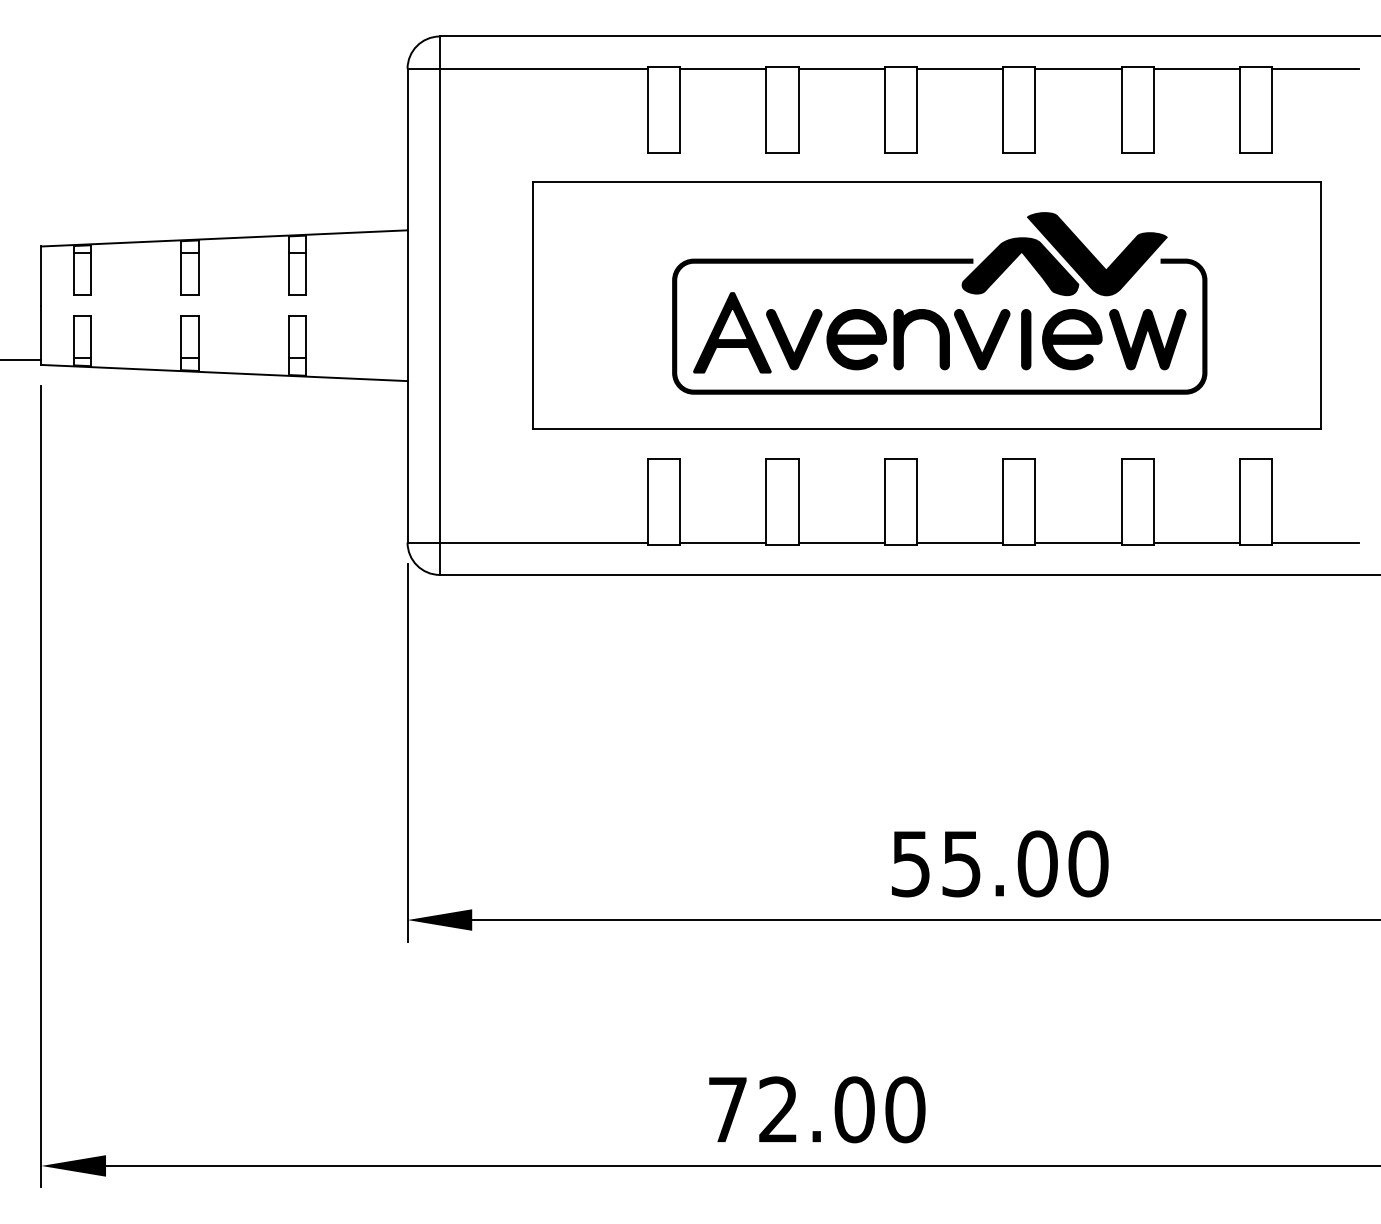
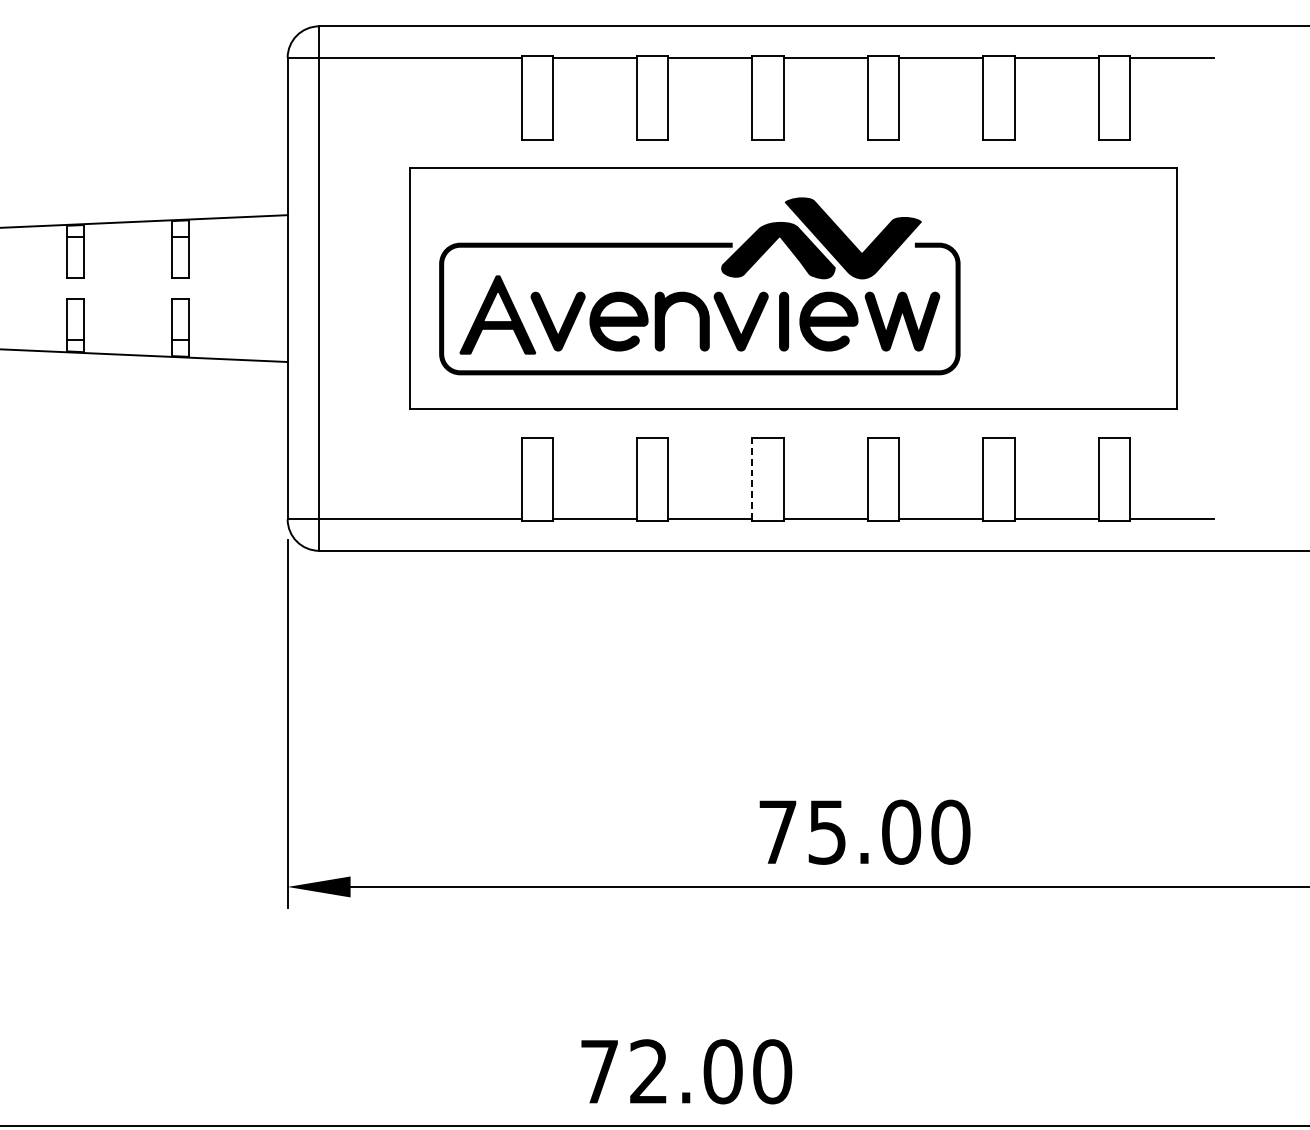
part: (935, 312) -> (695, 295), moved
line: (884, 500) -> (752, 478), solid -> dashed
text: (910, 864) -> (777, 832), 55.00 -> 75.00

